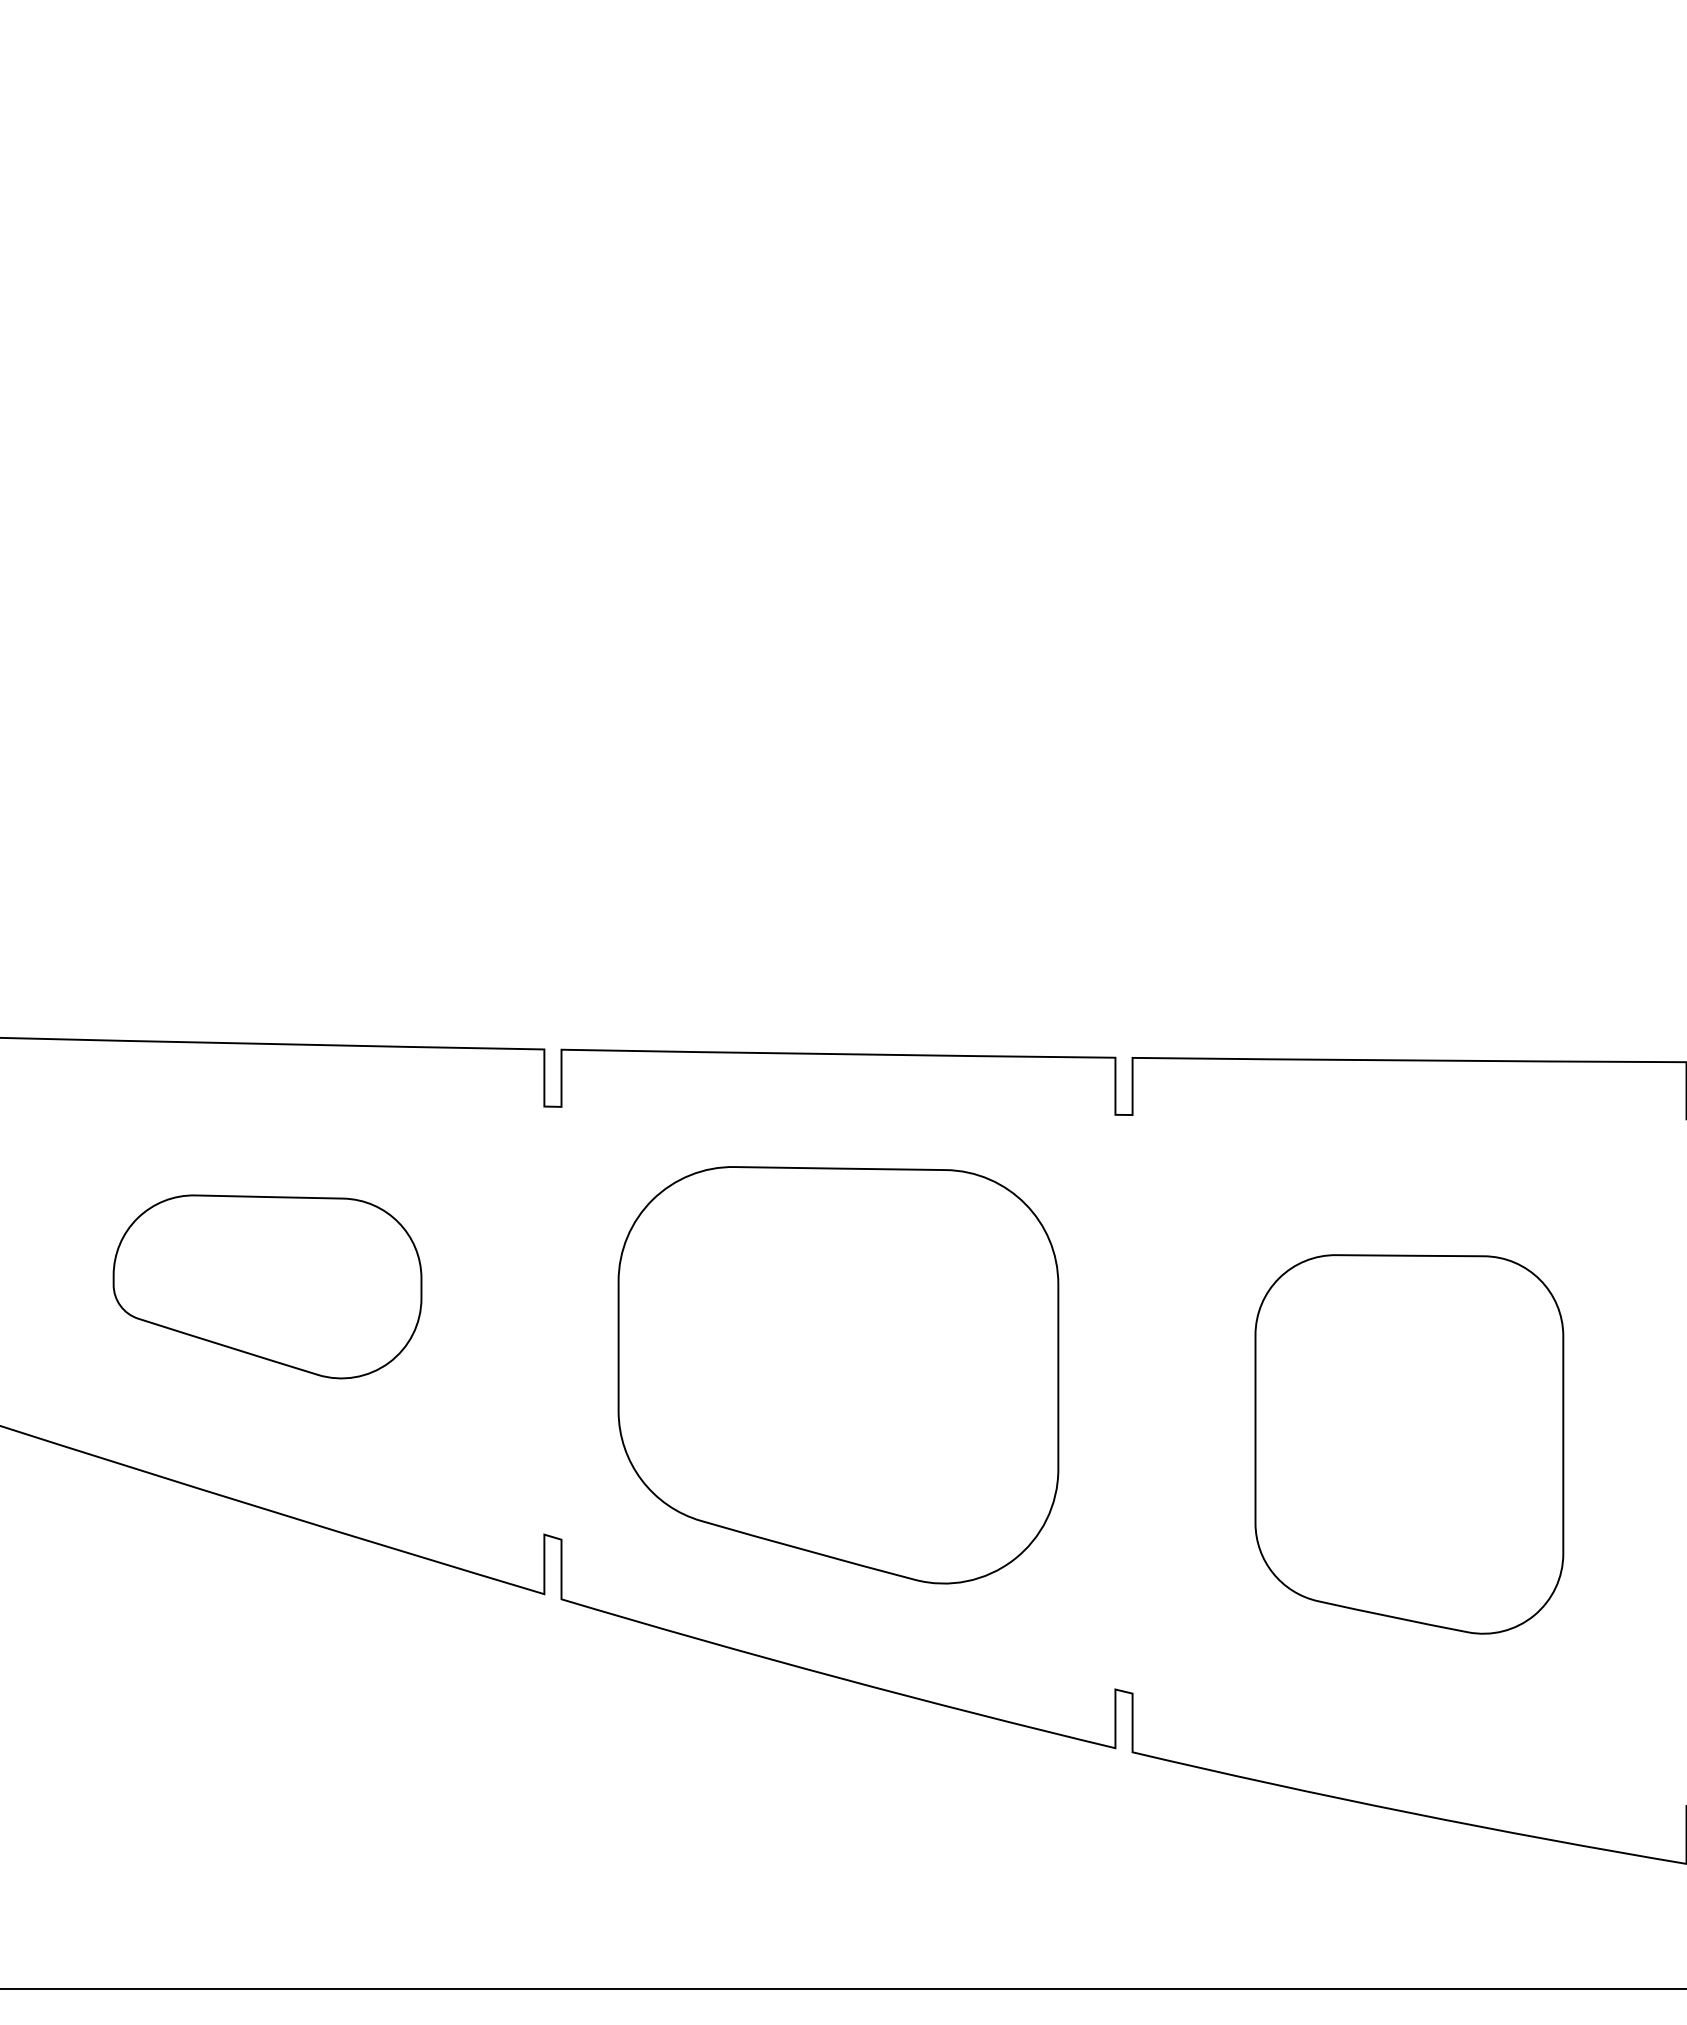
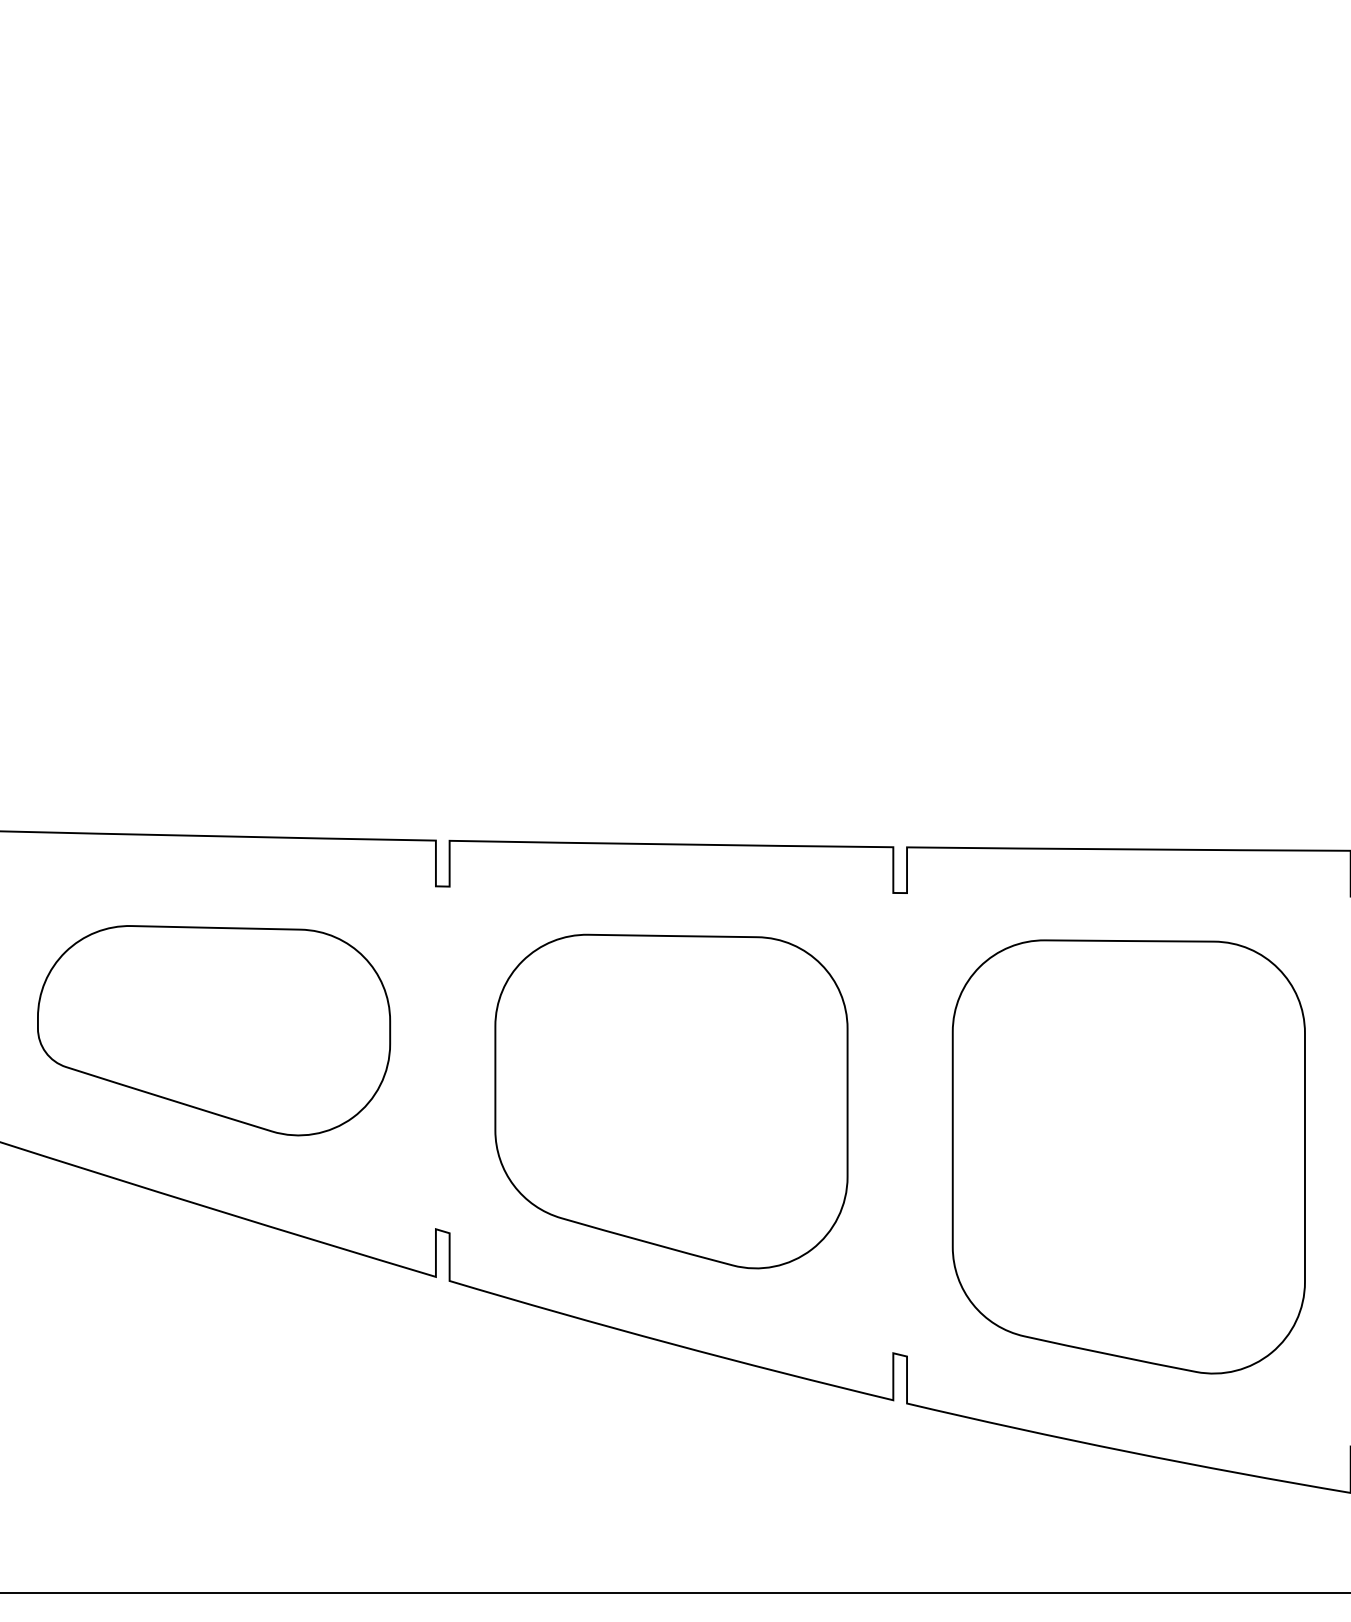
part: (267, 1286) -> (214, 1030), size x1.43
part: (1409, 1443) -> (1128, 1156), size x1.43

